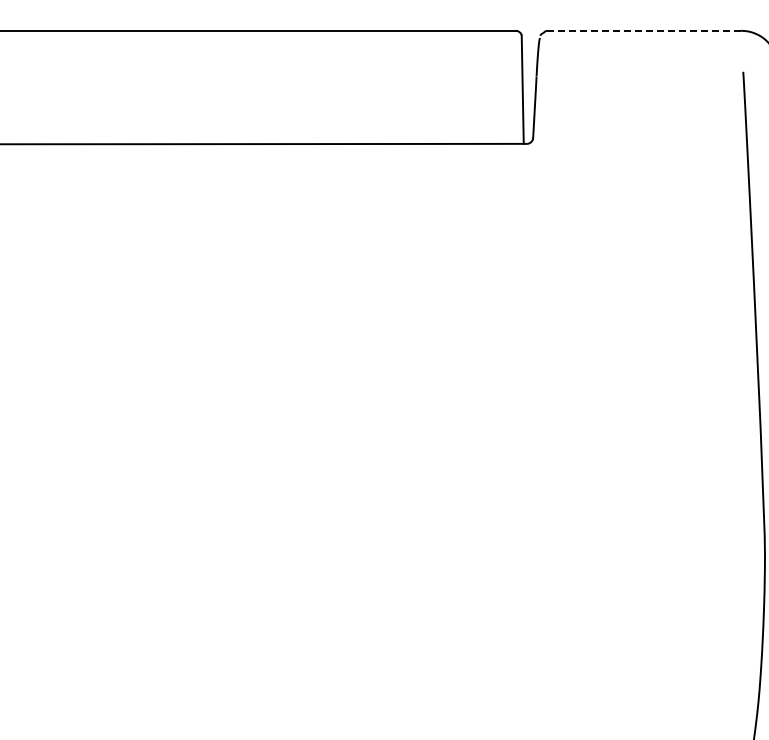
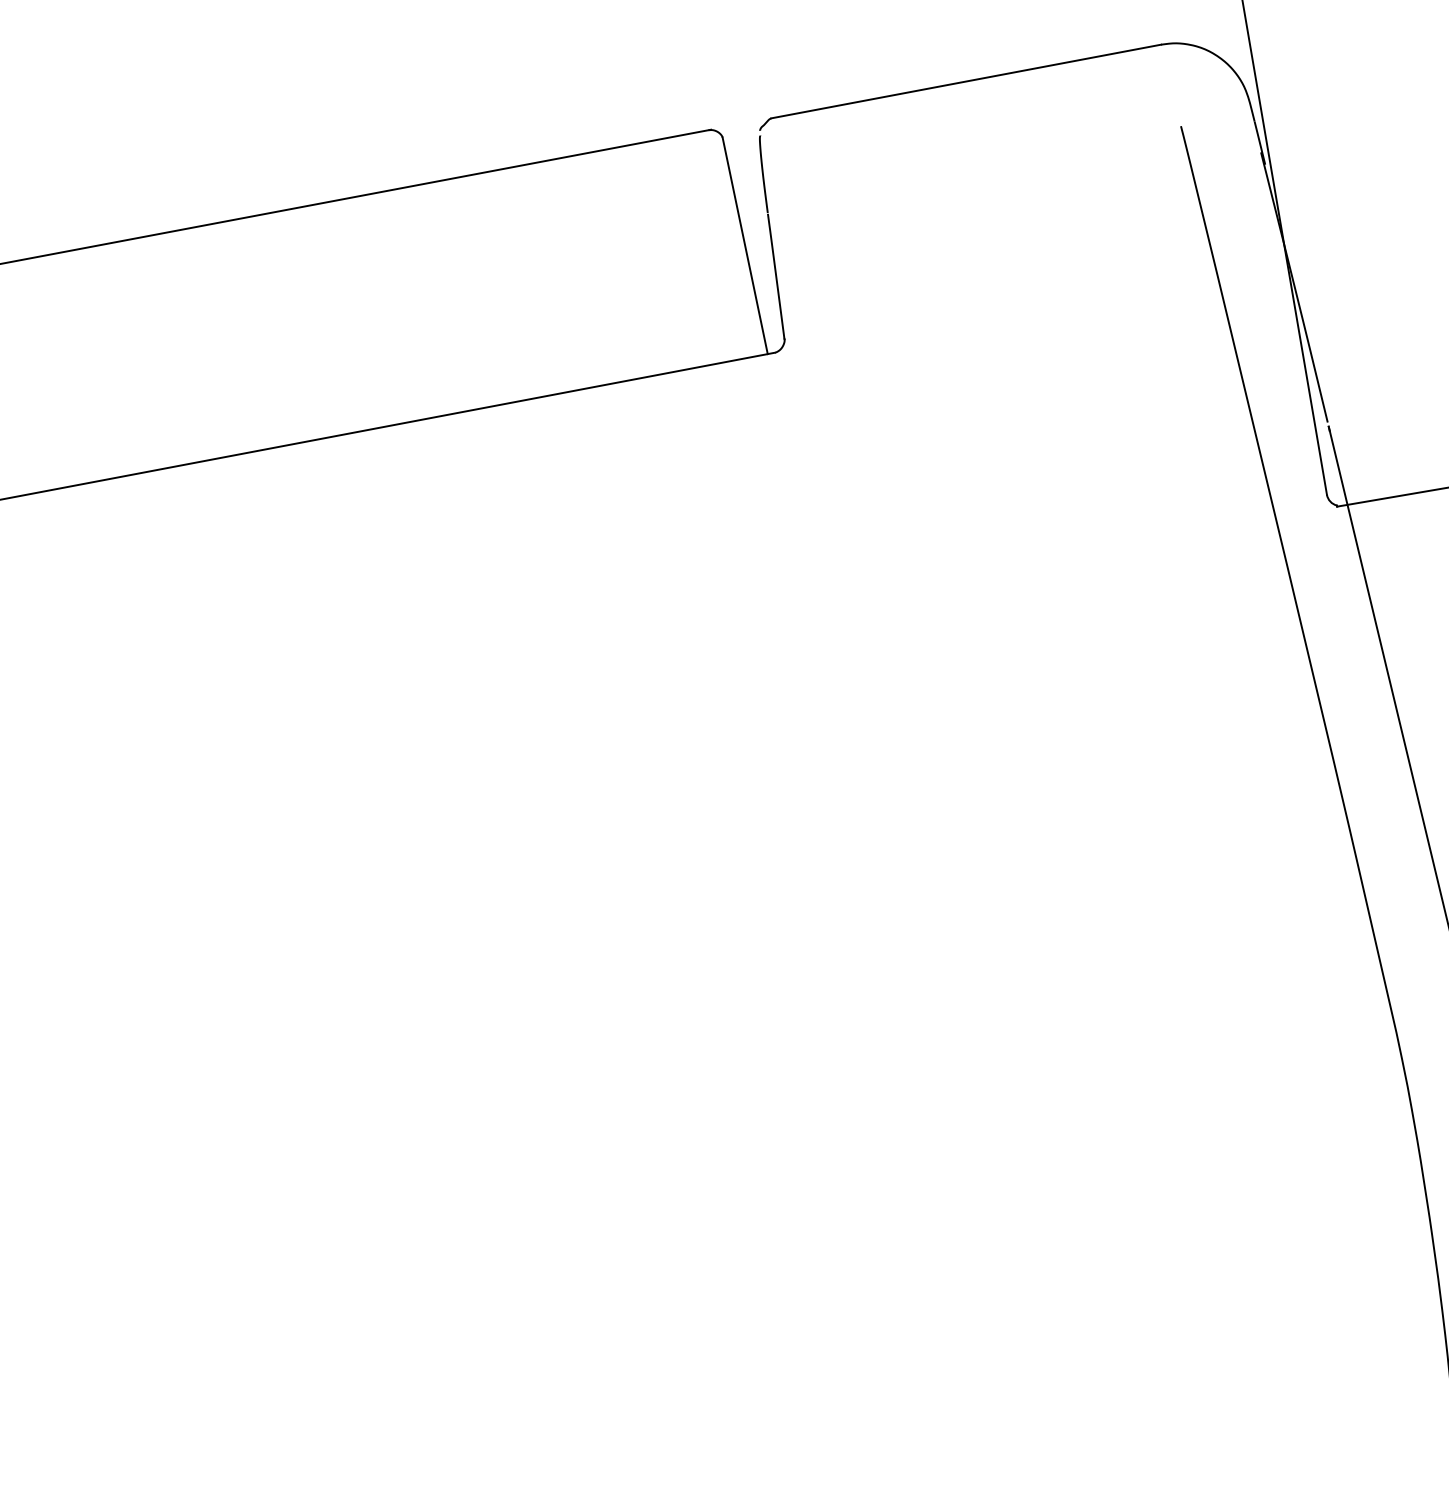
line: (643, 30) -> (965, 81), dashed -> solid

